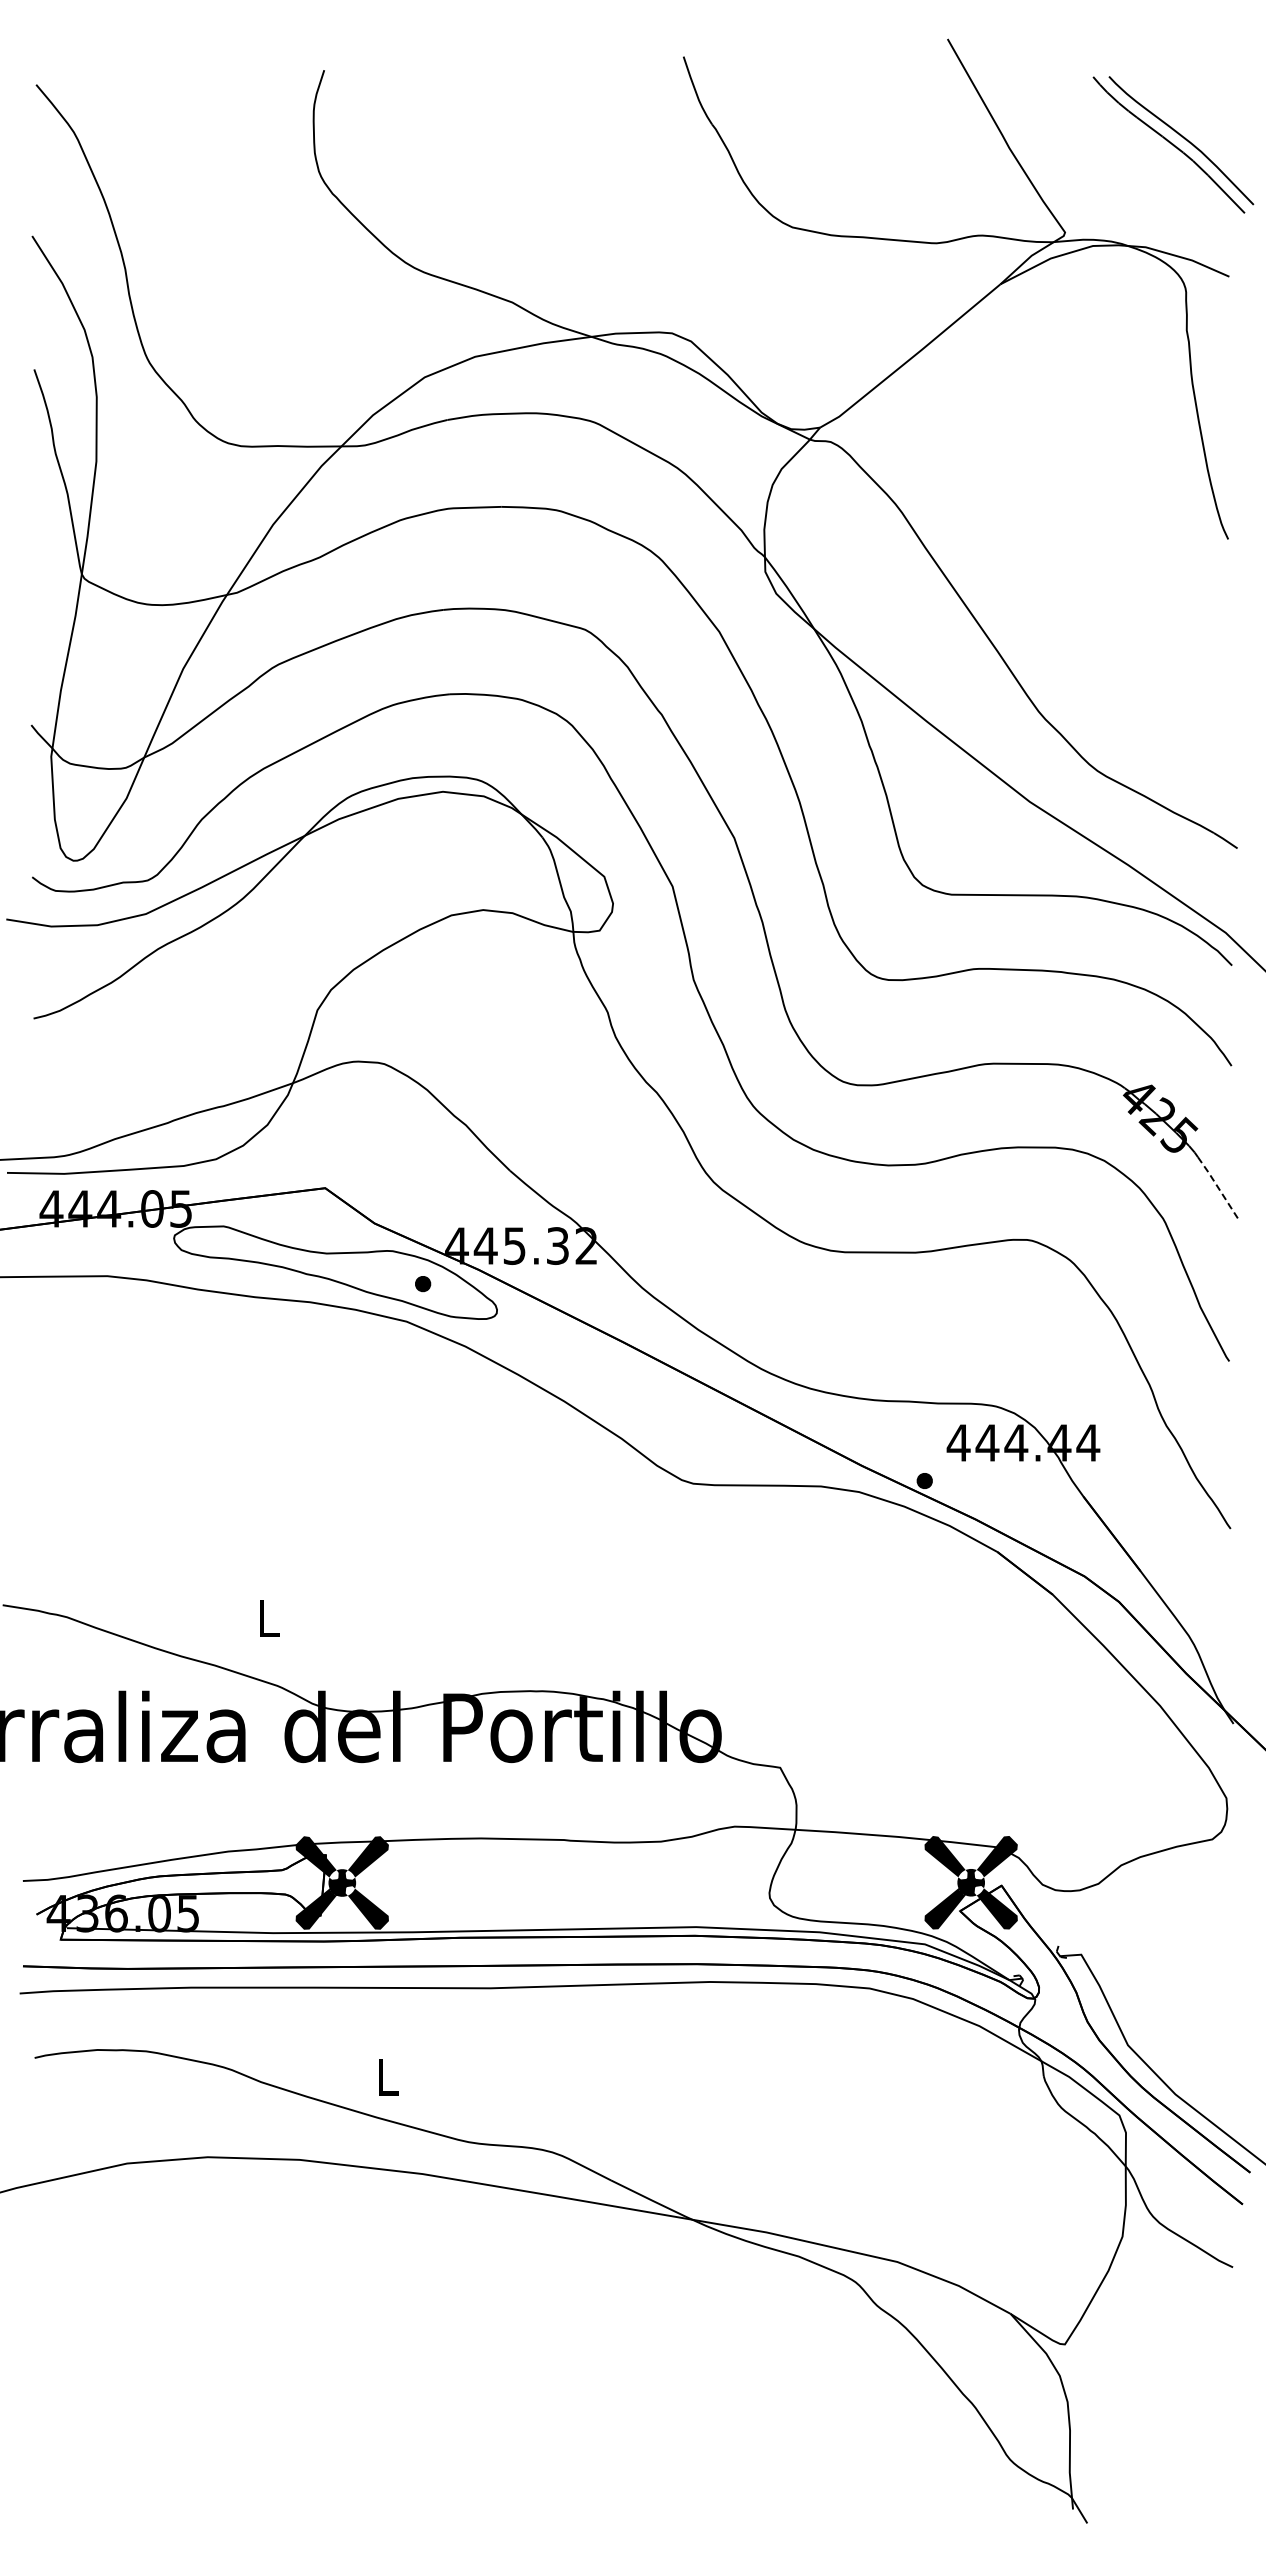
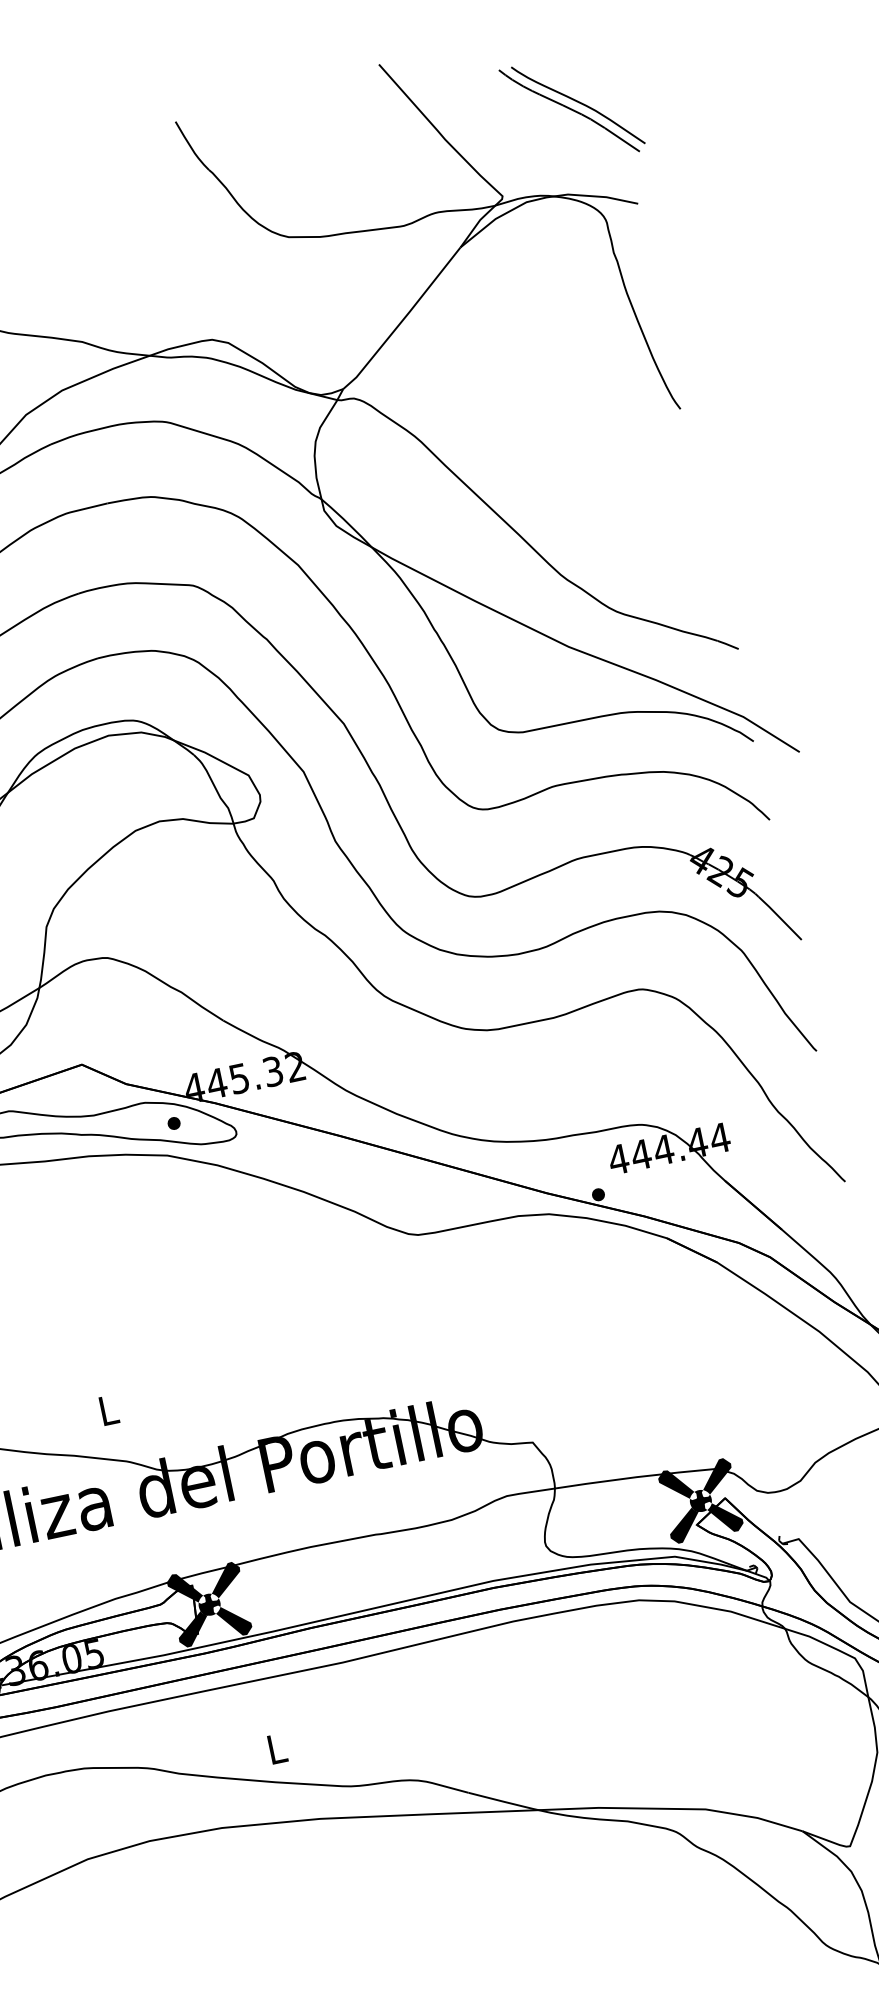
line: (1218, 1188) -> (779, 917), dashed -> solid

